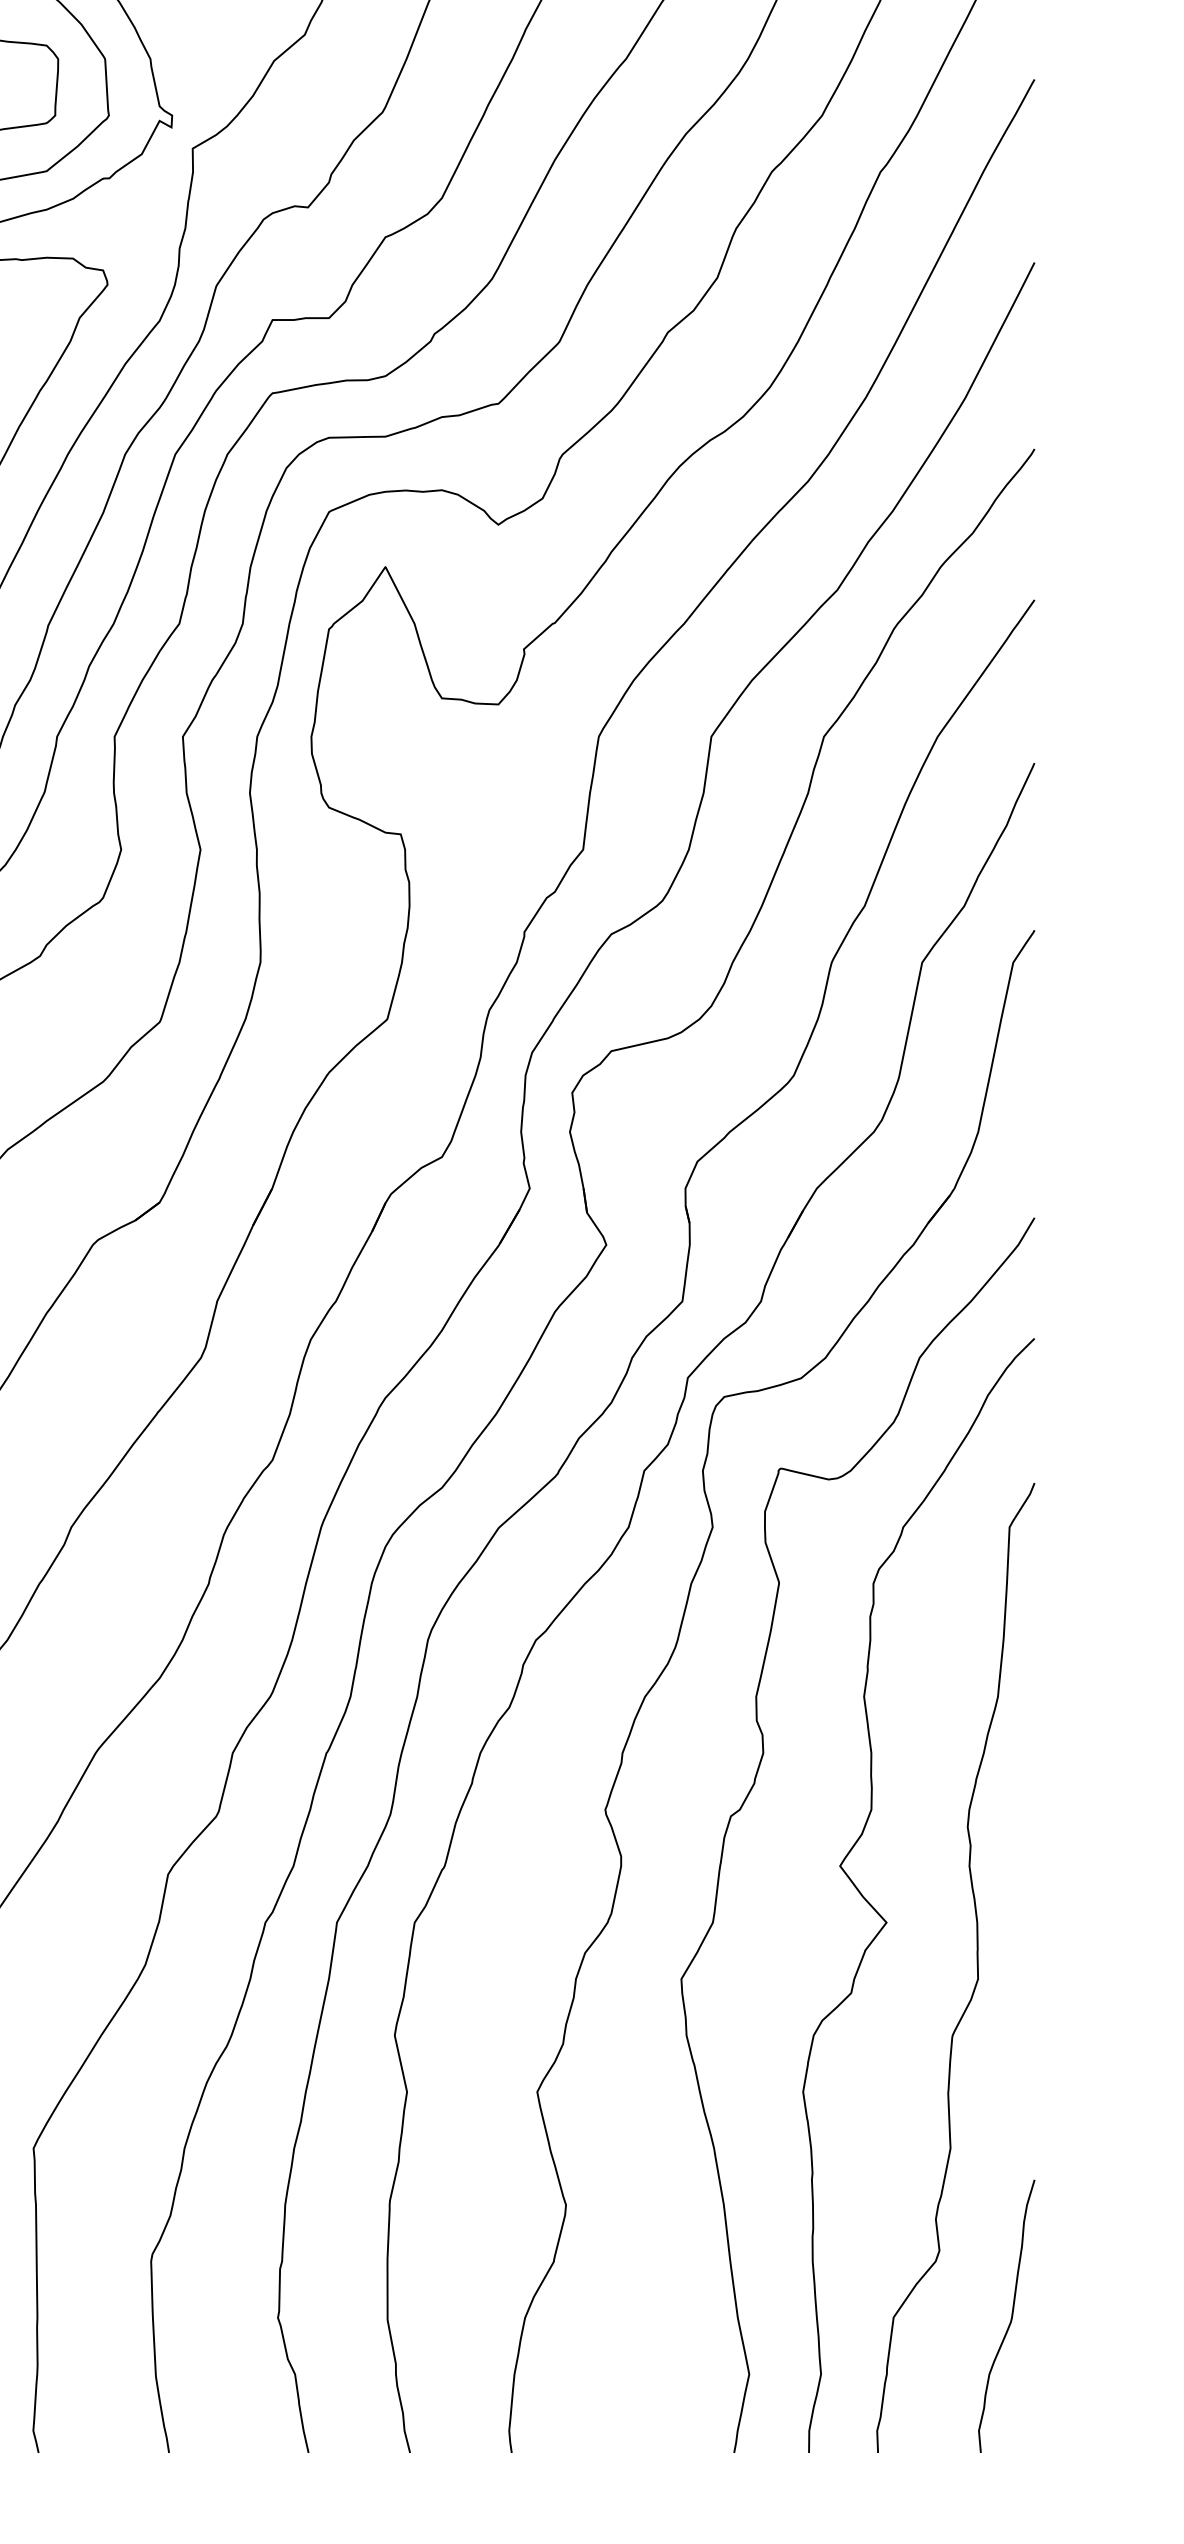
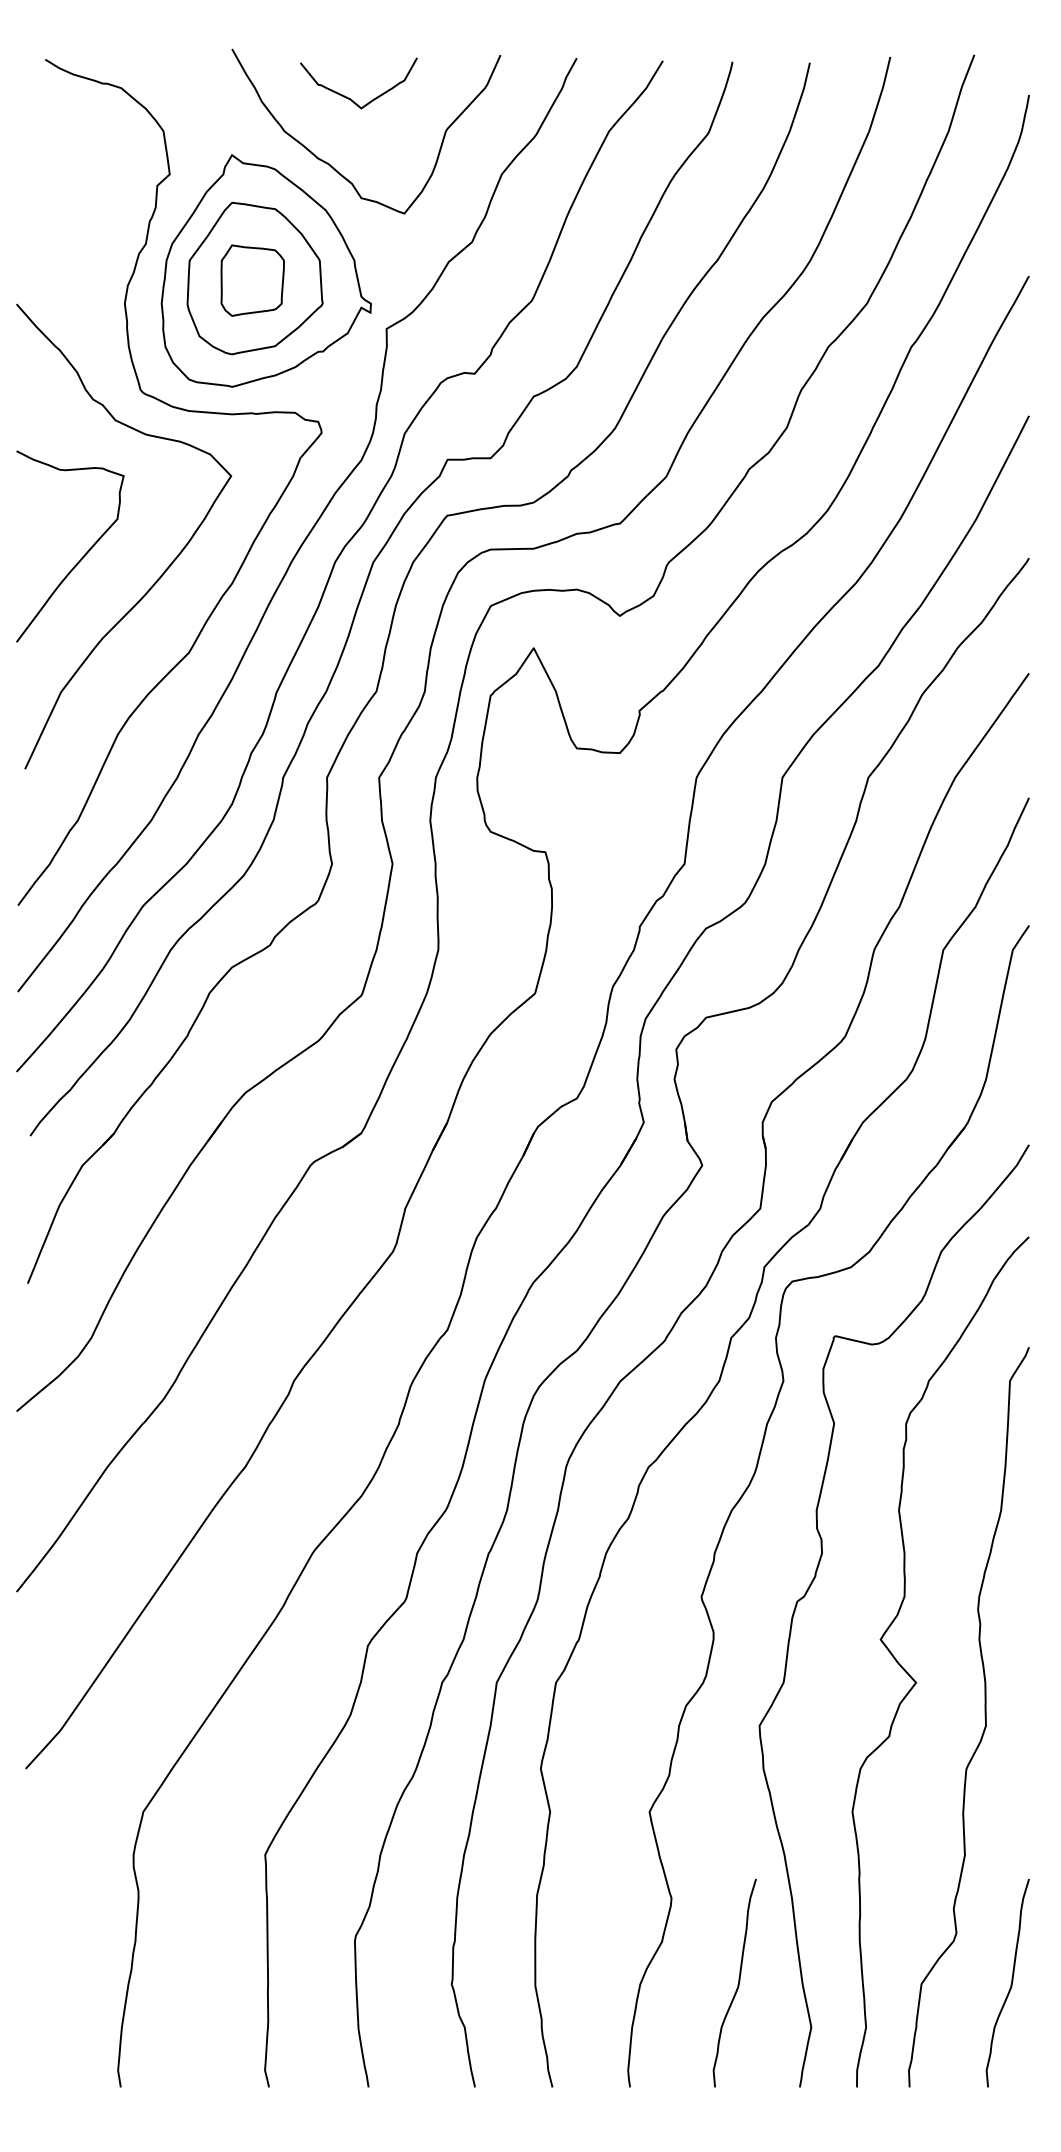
curve: (652, 2318) -> (737, 1984), added

